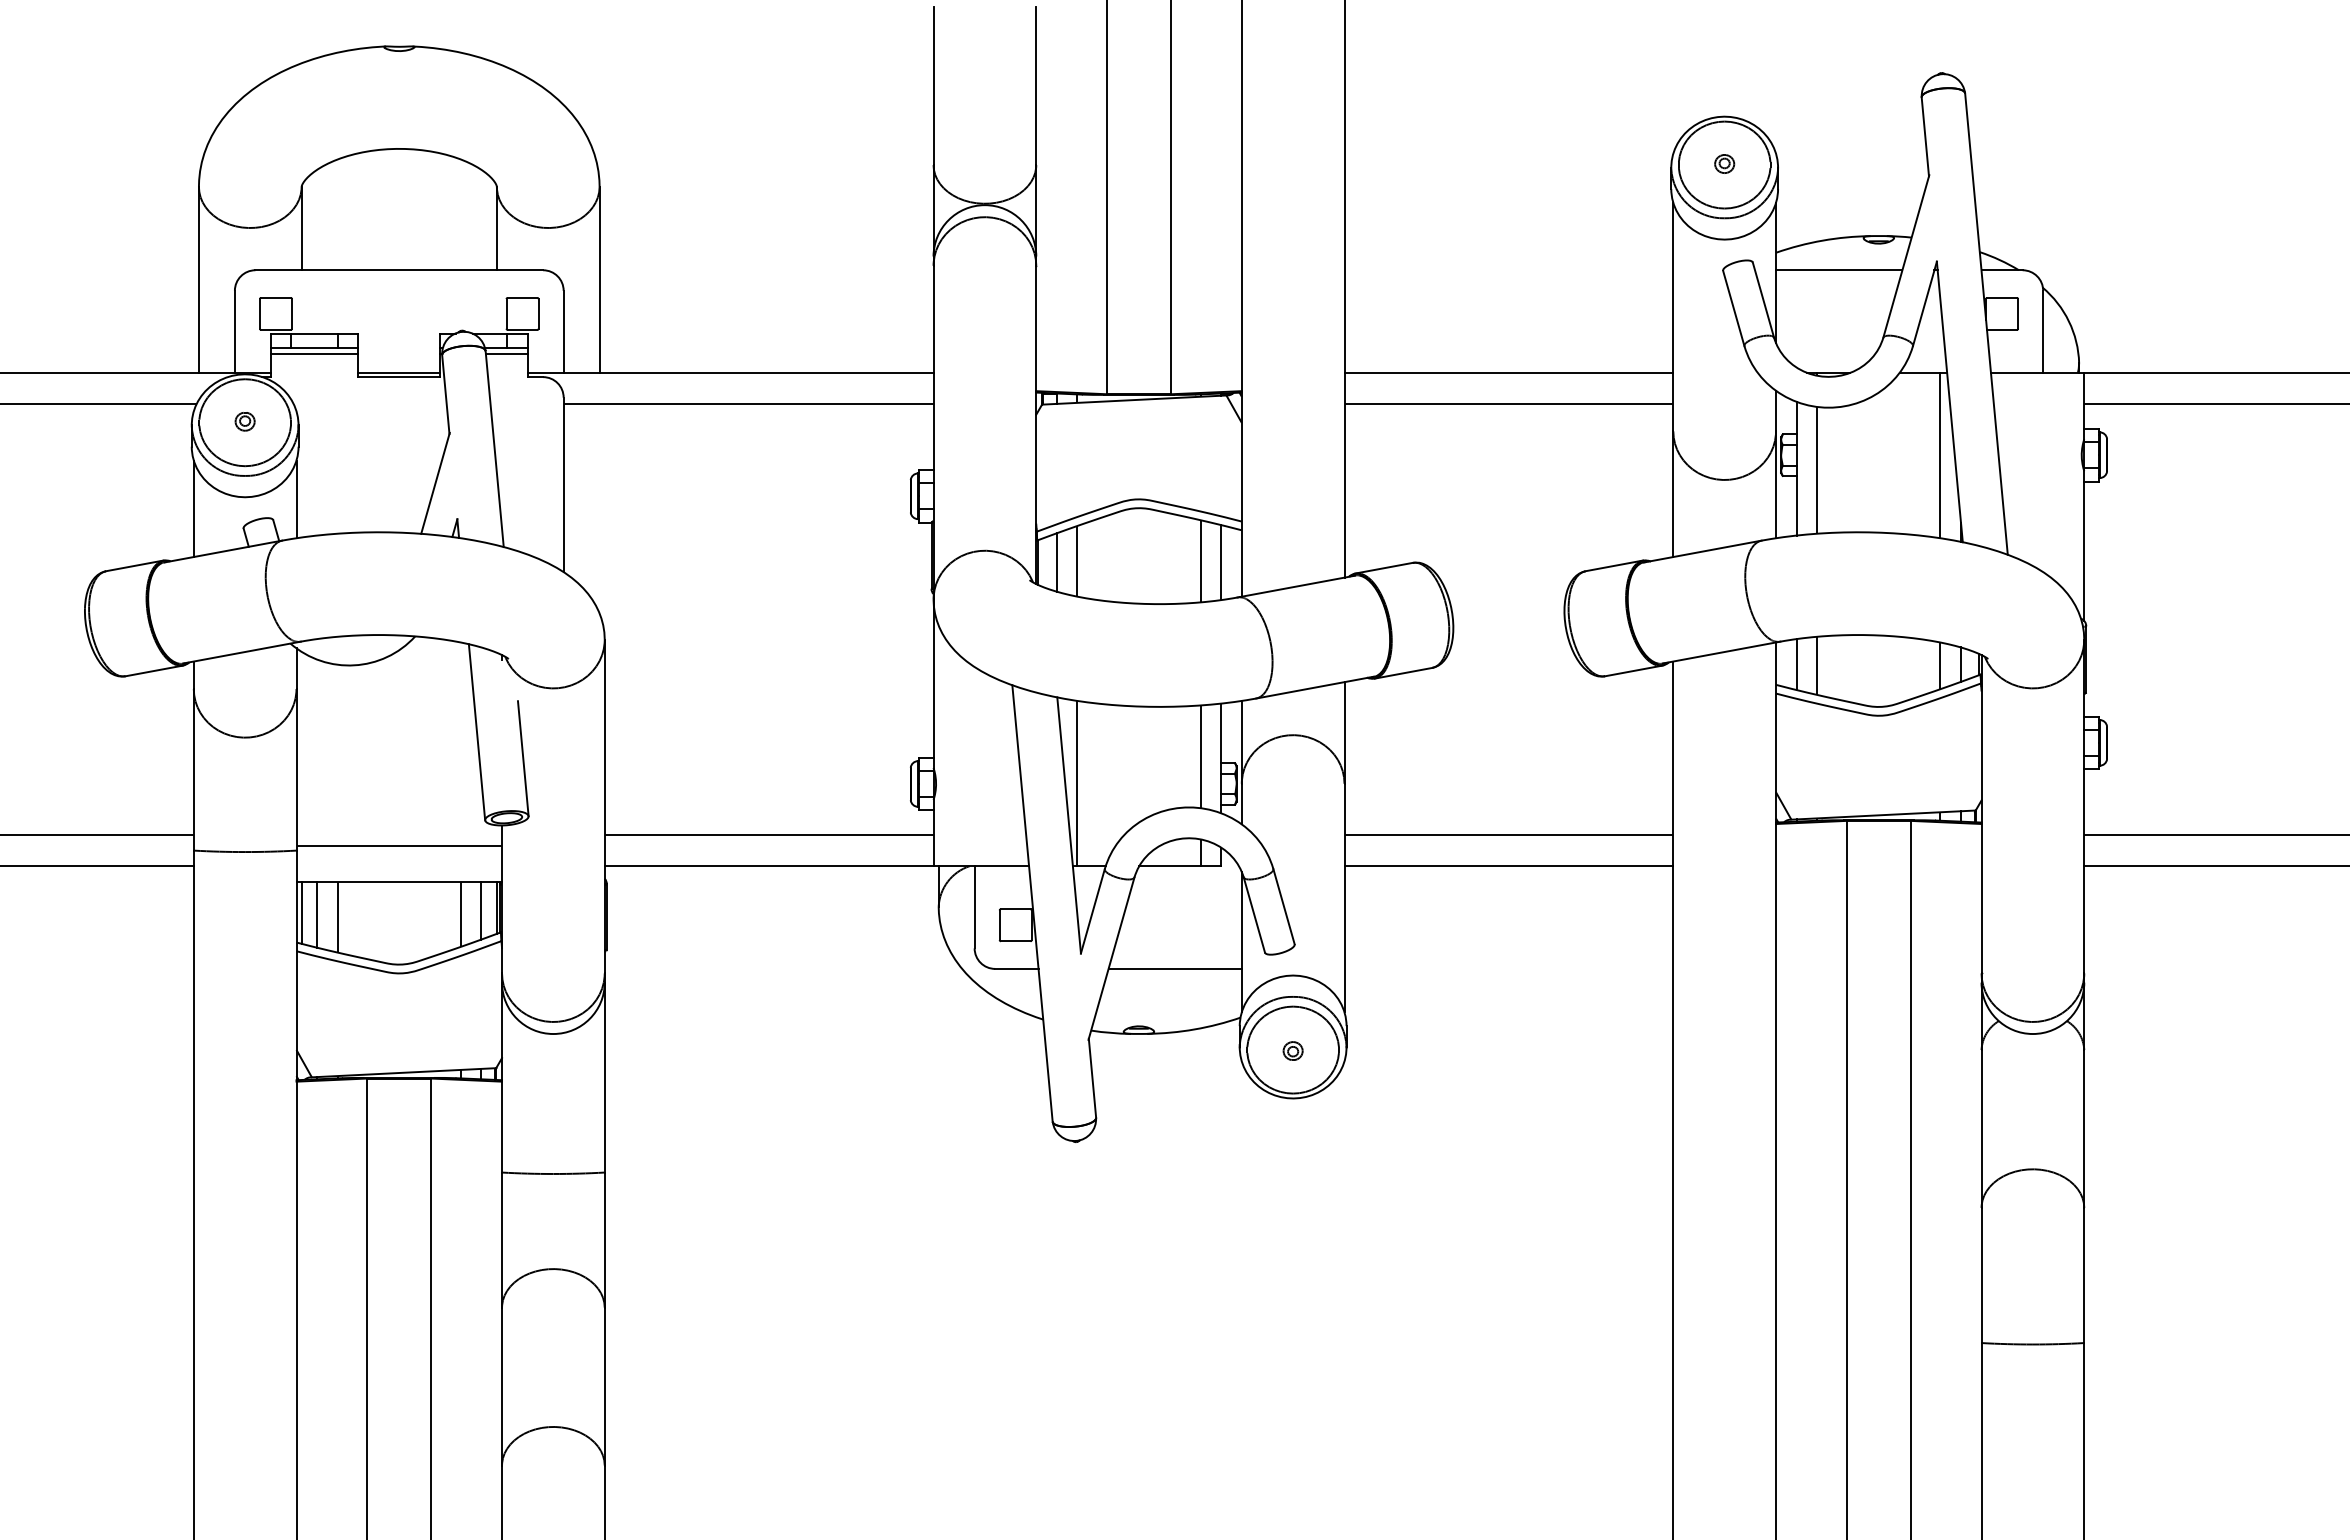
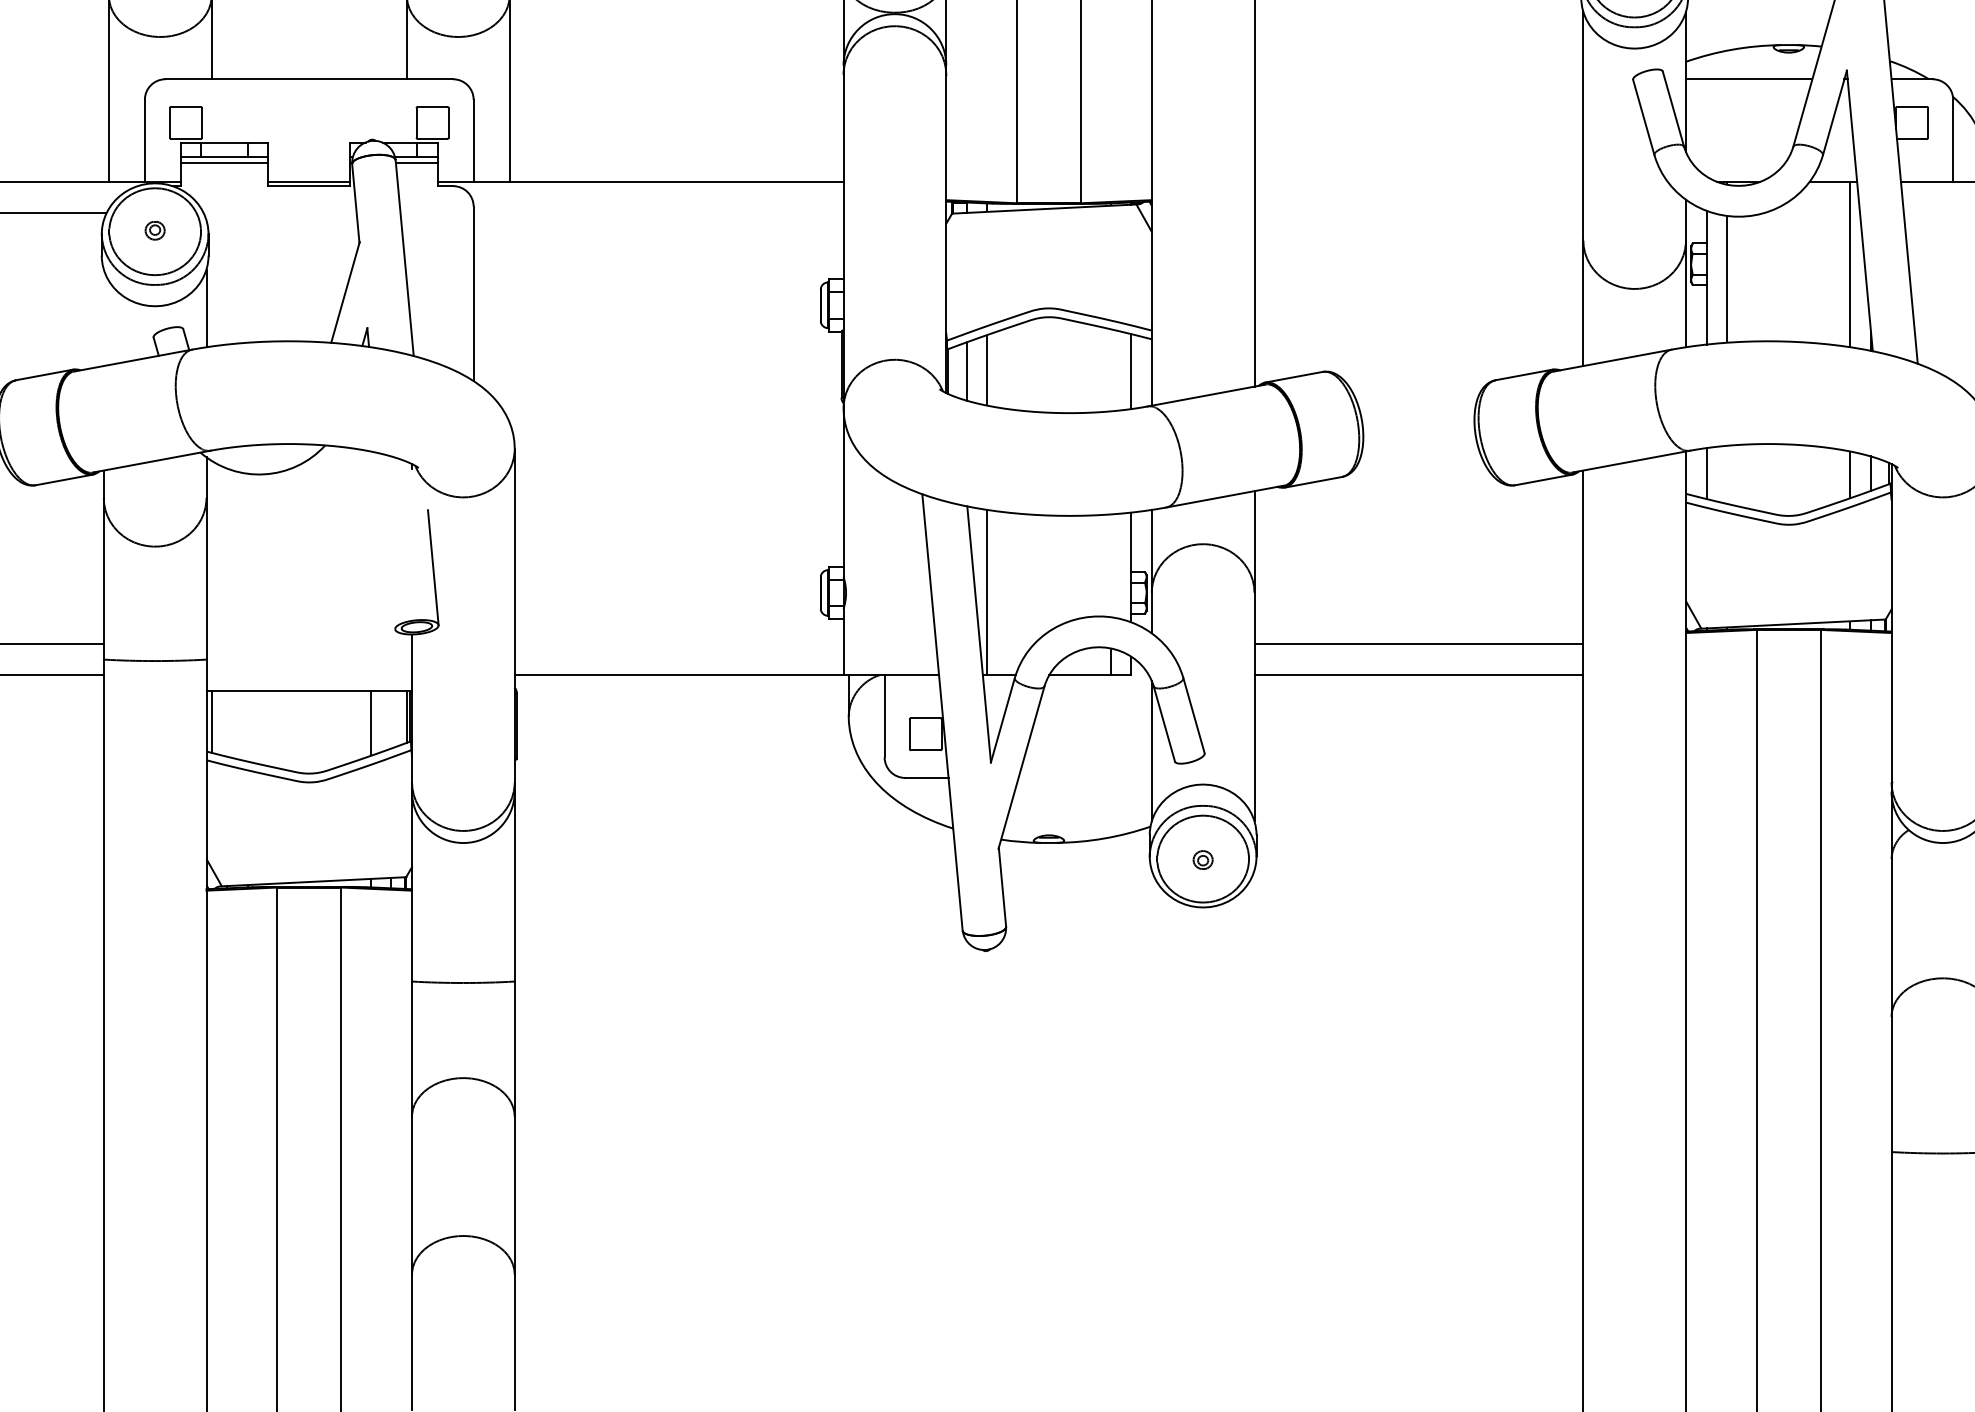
line: (1508, 373) -> (1418, 182), removed
line: (748, 403) -> (658, 212), removed
line: (1508, 403) -> (1418, 212), removed
line: (193, 508) -> (103, 317), removed
line: (1200, 561) -> (1110, 370), removed
line: (1817, 665) -> (1727, 474), removed
line: (476, 732) -> (386, 541), removed
line: (1200, 756) -> (1110, 565), removed
line: (768, 835) -> (678, 644), removed
line: (399, 845) -> (309, 654), removed
line: (481, 910) -> (391, 719), removed
line: (317, 914) -> (227, 723), removed
line: (337, 916) -> (247, 725), removed
line: (1174, 968) -> (1084, 777), removed

